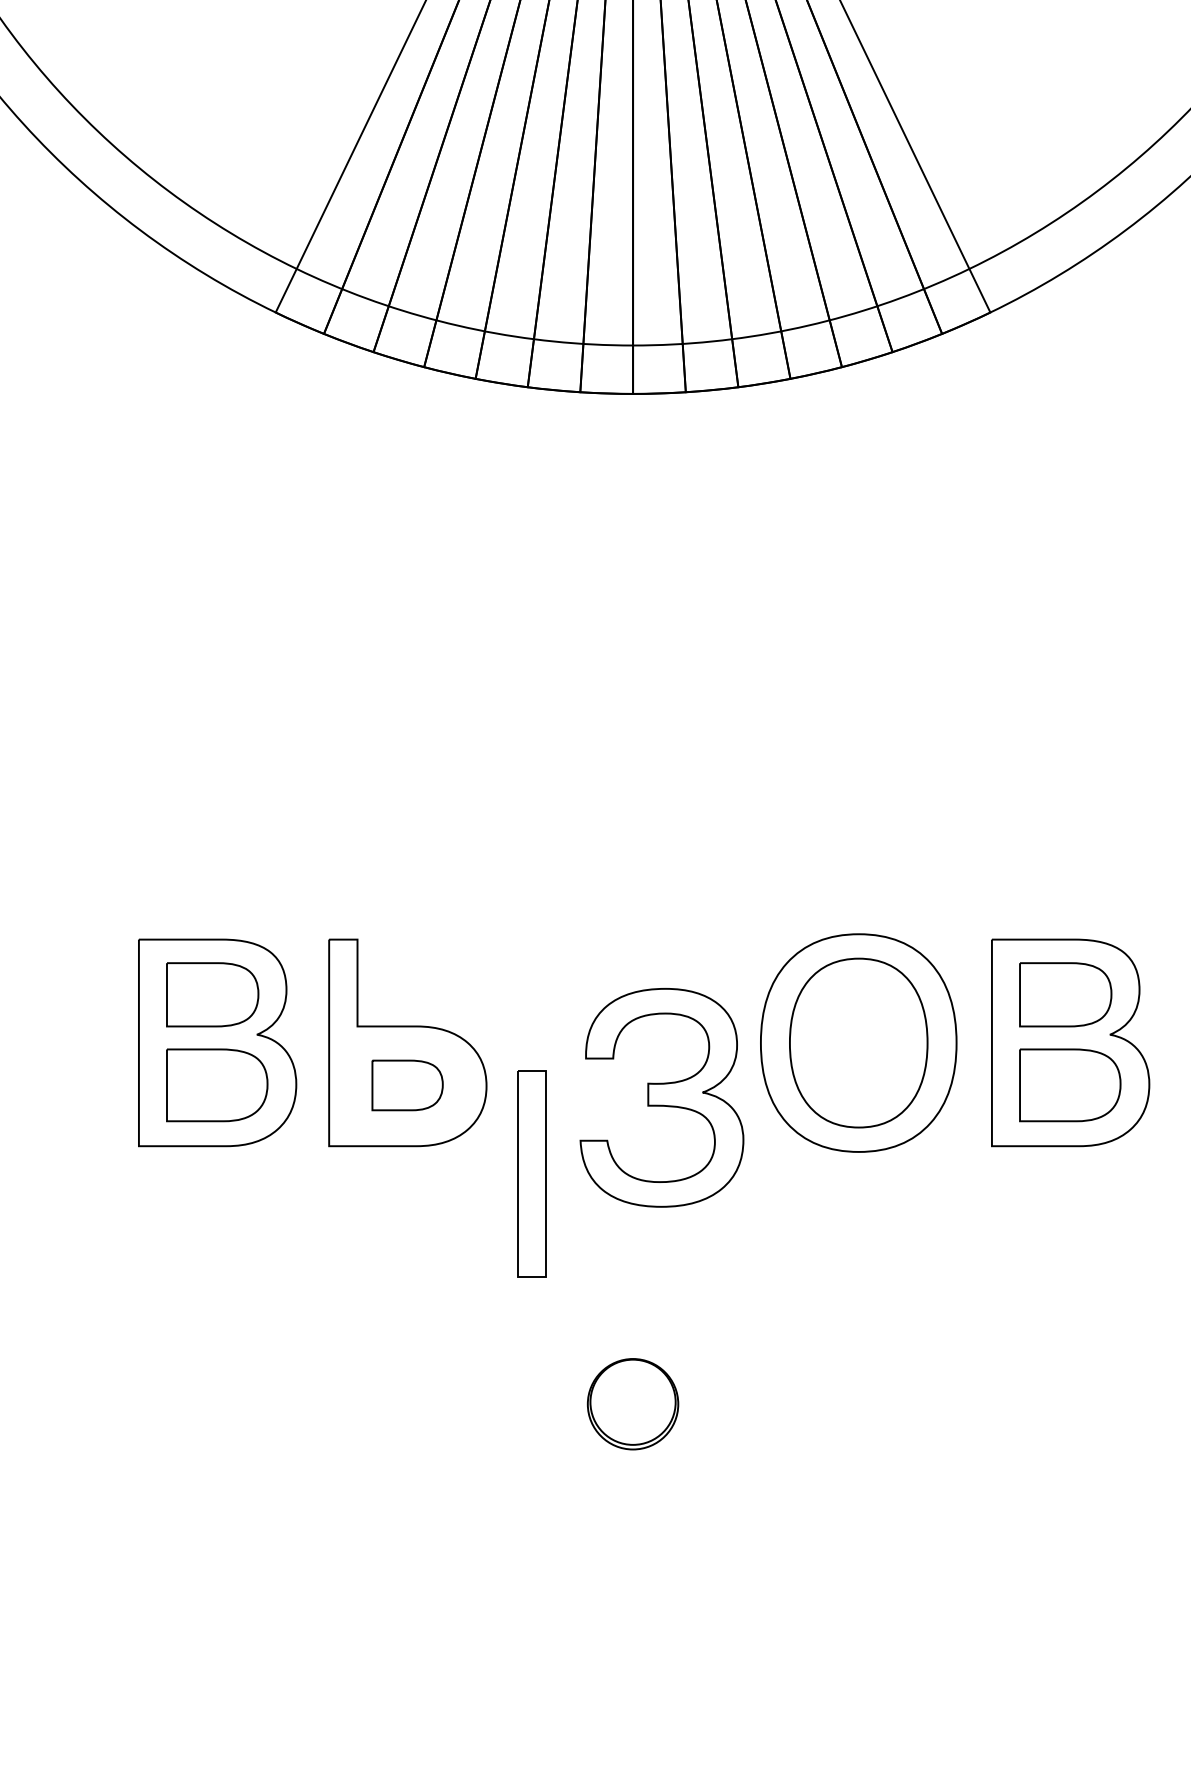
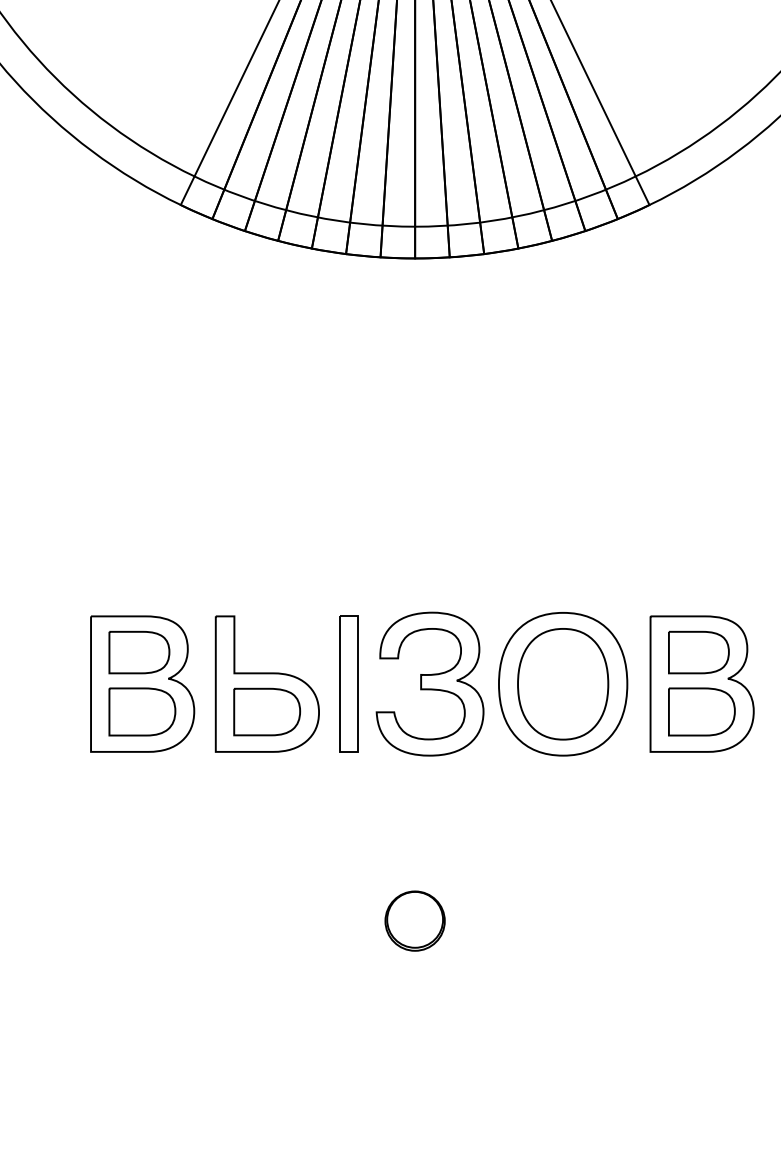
part: (407, 1084) -> (267, 711), size x1.43
part: (661, 1096) -> (429, 683), moved
part: (531, 1173) -> (348, 683), moved

